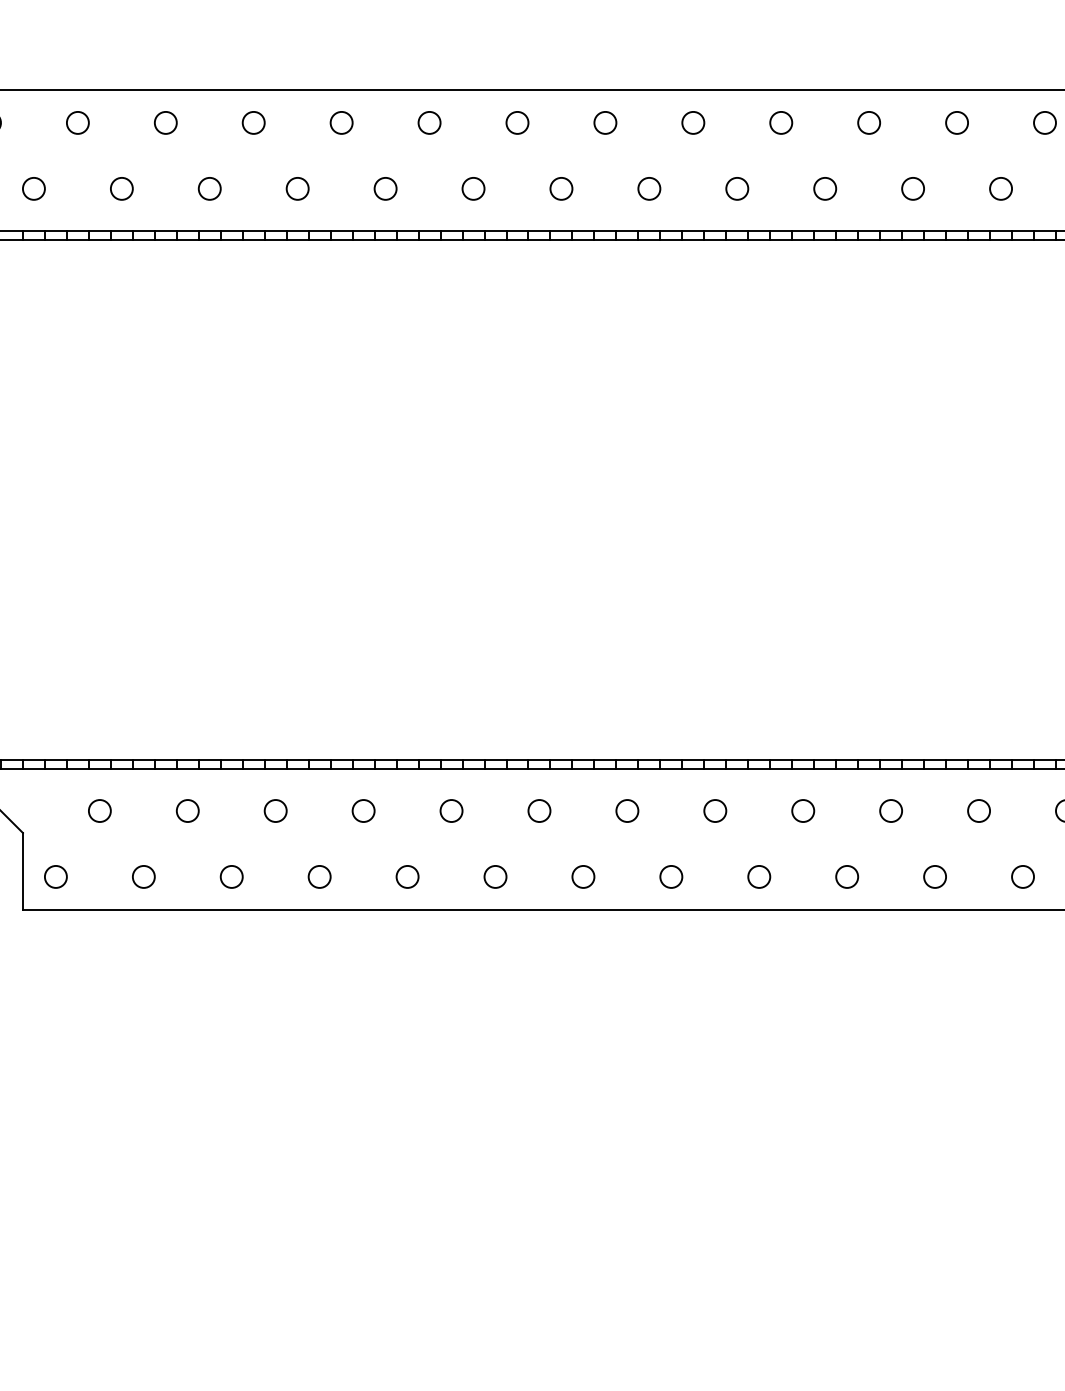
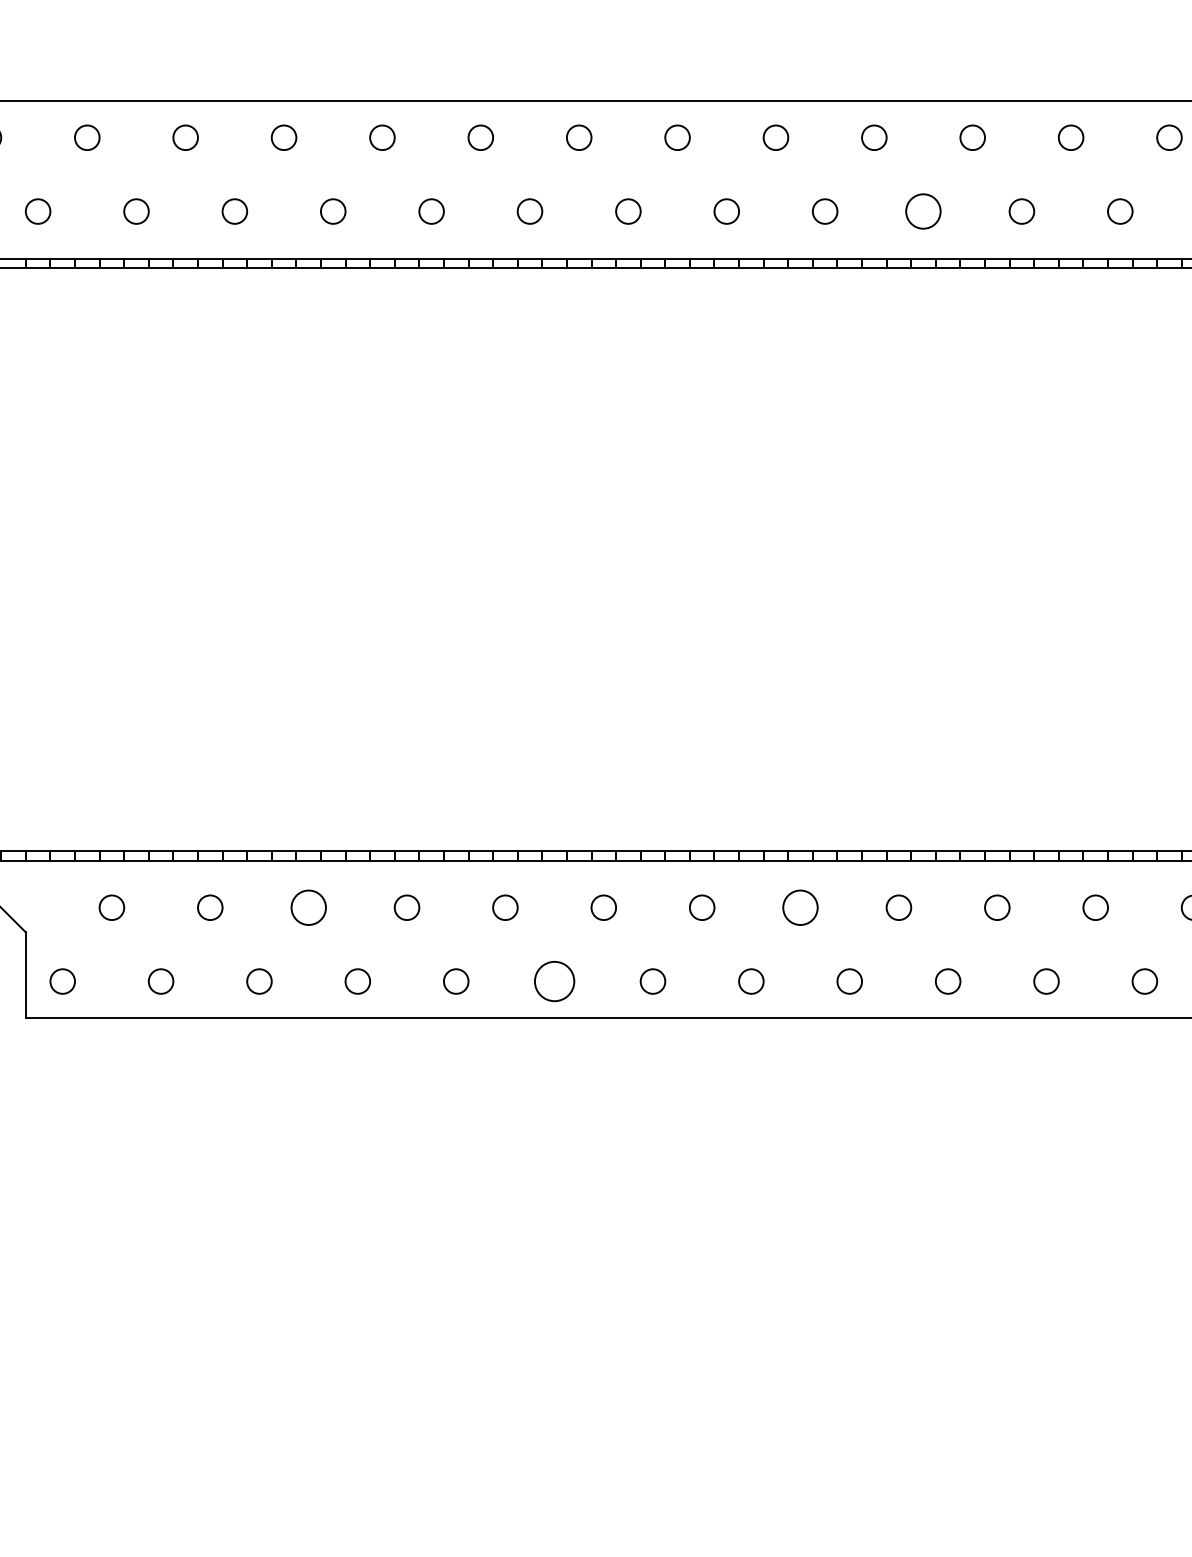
circle: (825, 188) -> (923, 211), size x1.4
circle: (275, 810) -> (308, 907), size x1.4
circle: (715, 810) -> (800, 907), size x1.4
circle: (495, 876) -> (554, 981), size x1.6

